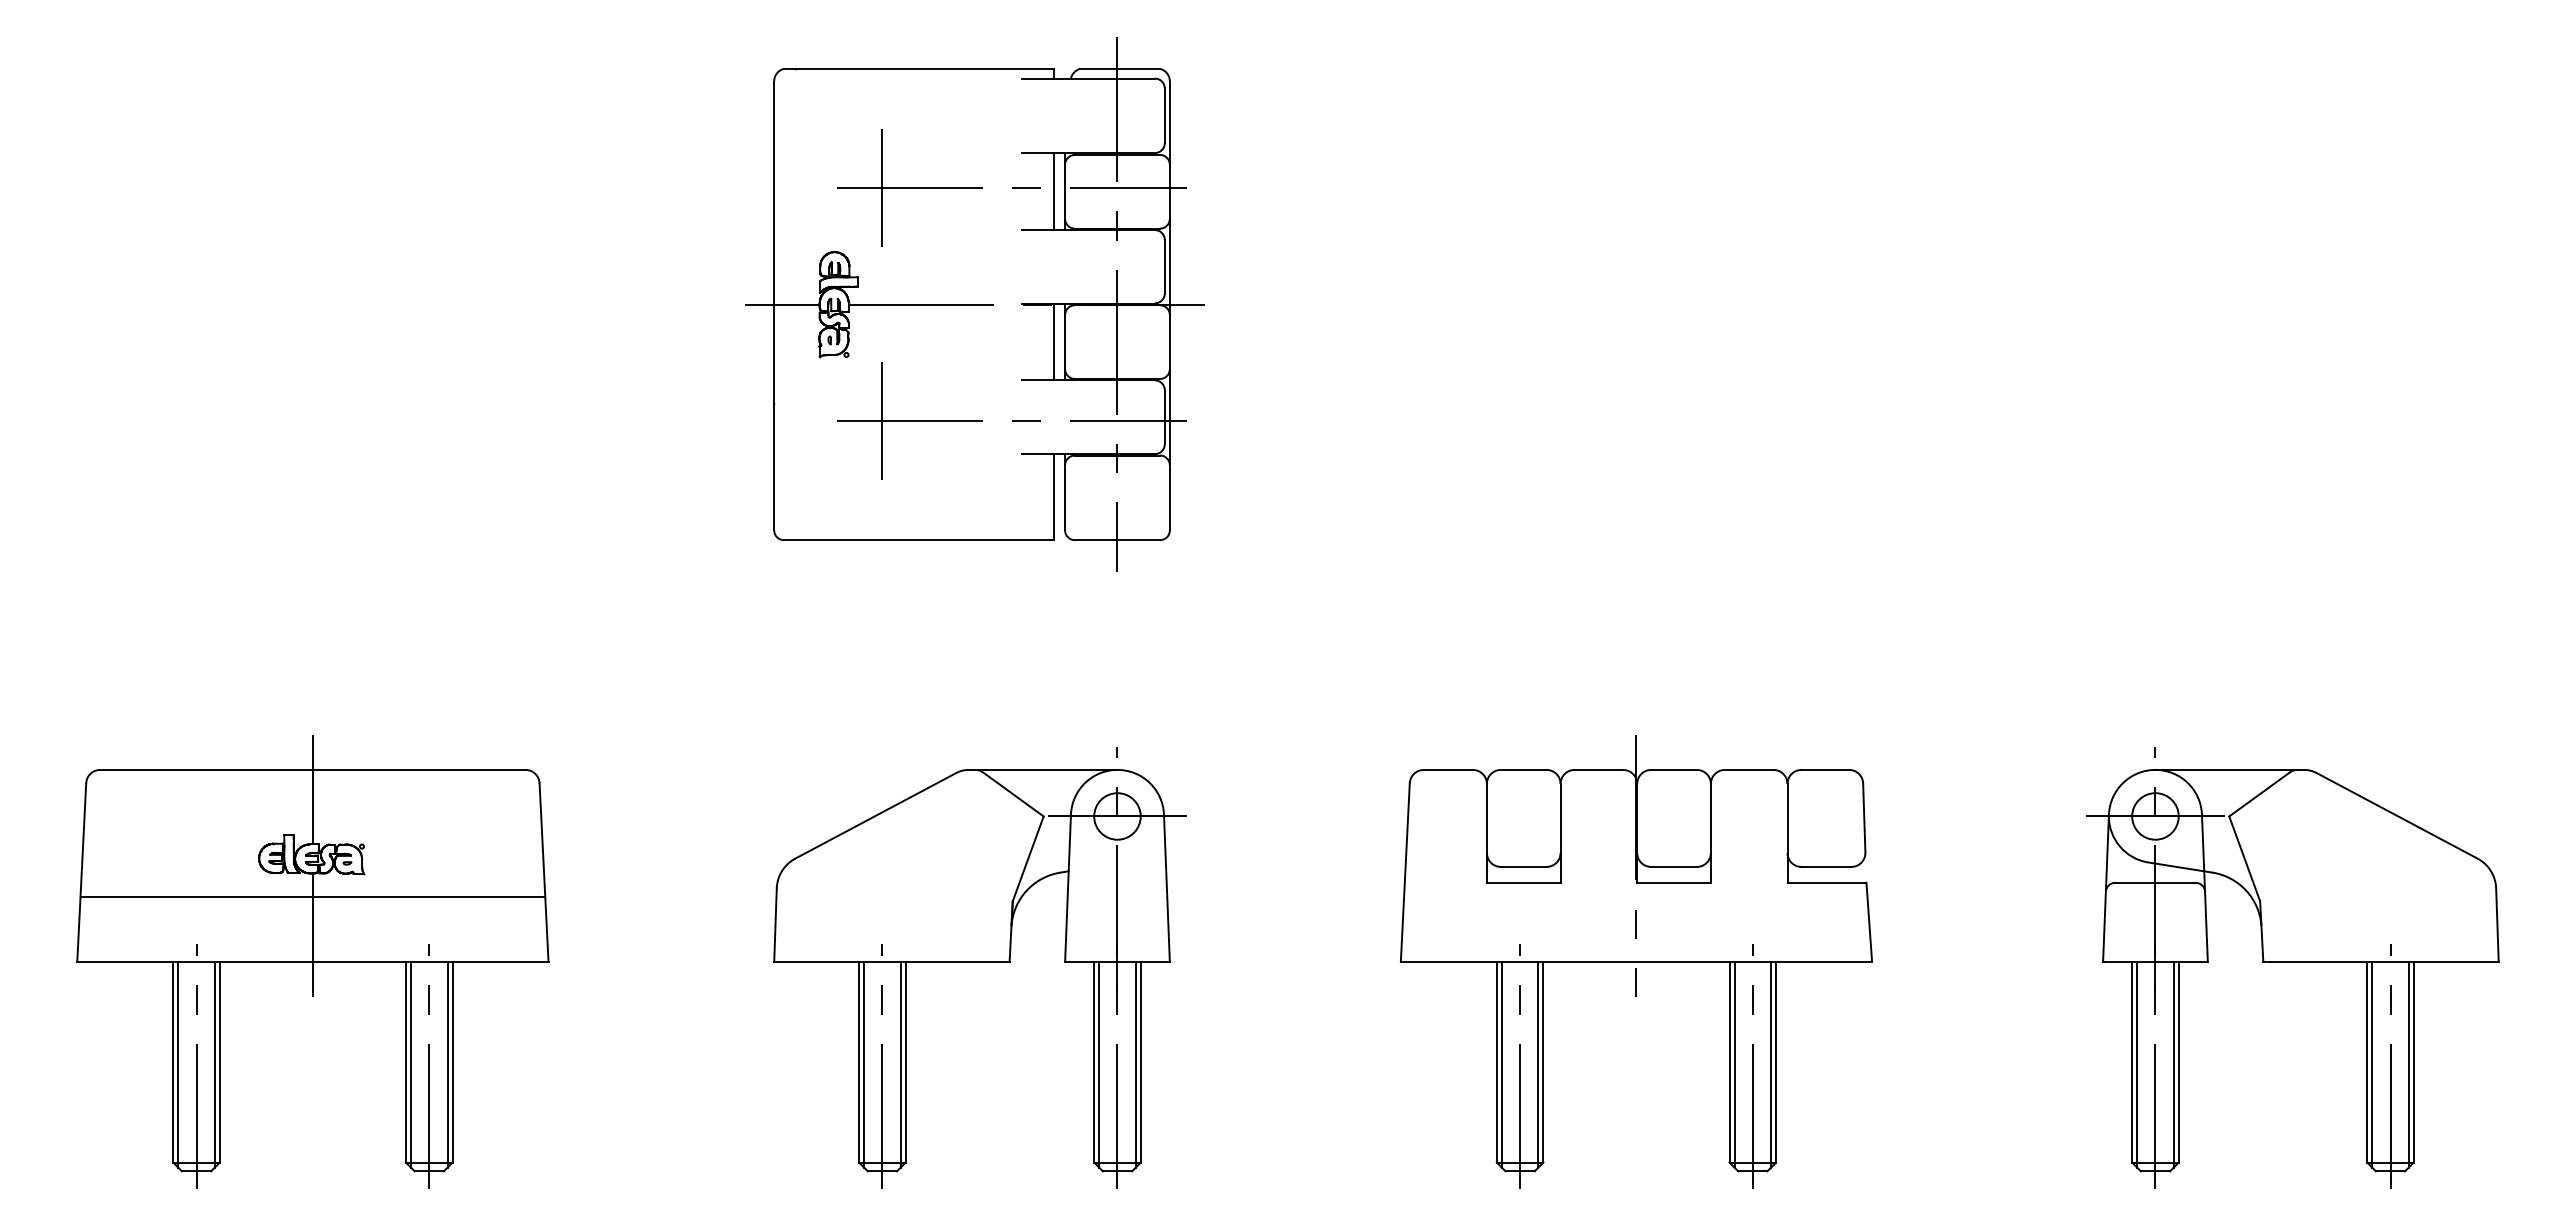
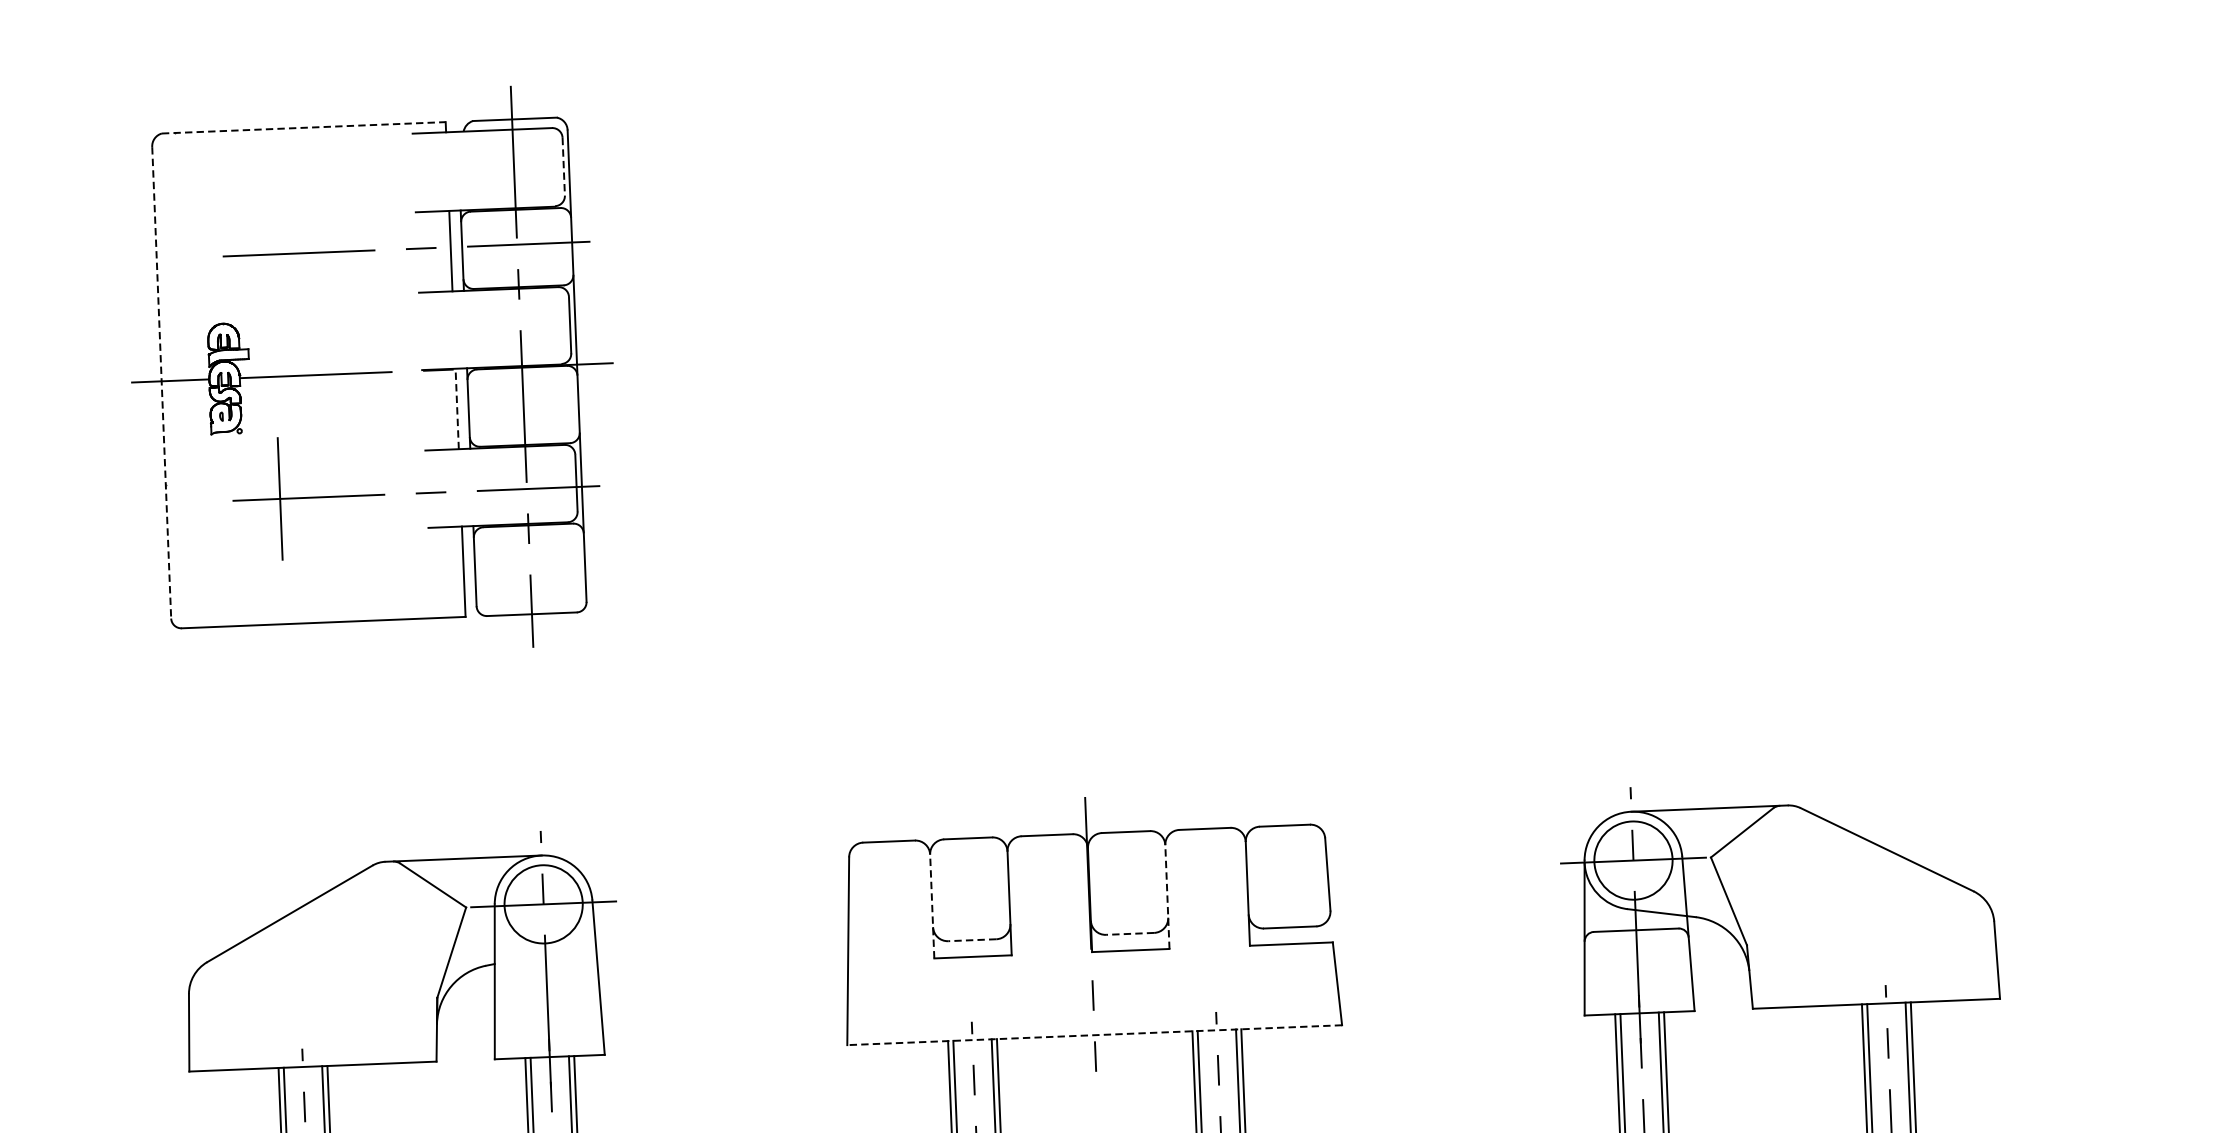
line: (919, 68) -> (304, 127), solid -> dashed
line: (1164, 115) -> (563, 166), solid -> dashed
line: (882, 188) -> (270, 254), removed
line: (774, 306) -> (162, 383), solid -> dashed
line: (1054, 341) -> (457, 408), solid -> dashed
circle: (1117, 816) -> (543, 904), size x1.6
circle: (2155, 816) -> (1633, 860), size x1.6
line: (1486, 832) -> (931, 905), solid -> dashed
line: (1710, 832) -> (1166, 896), solid -> dashed
line: (1523, 866) -> (972, 939), solid -> dashed
line: (1674, 866) -> (1130, 933), solid -> dashed
line: (1636, 961) -> (1094, 1034), solid -> dashed

